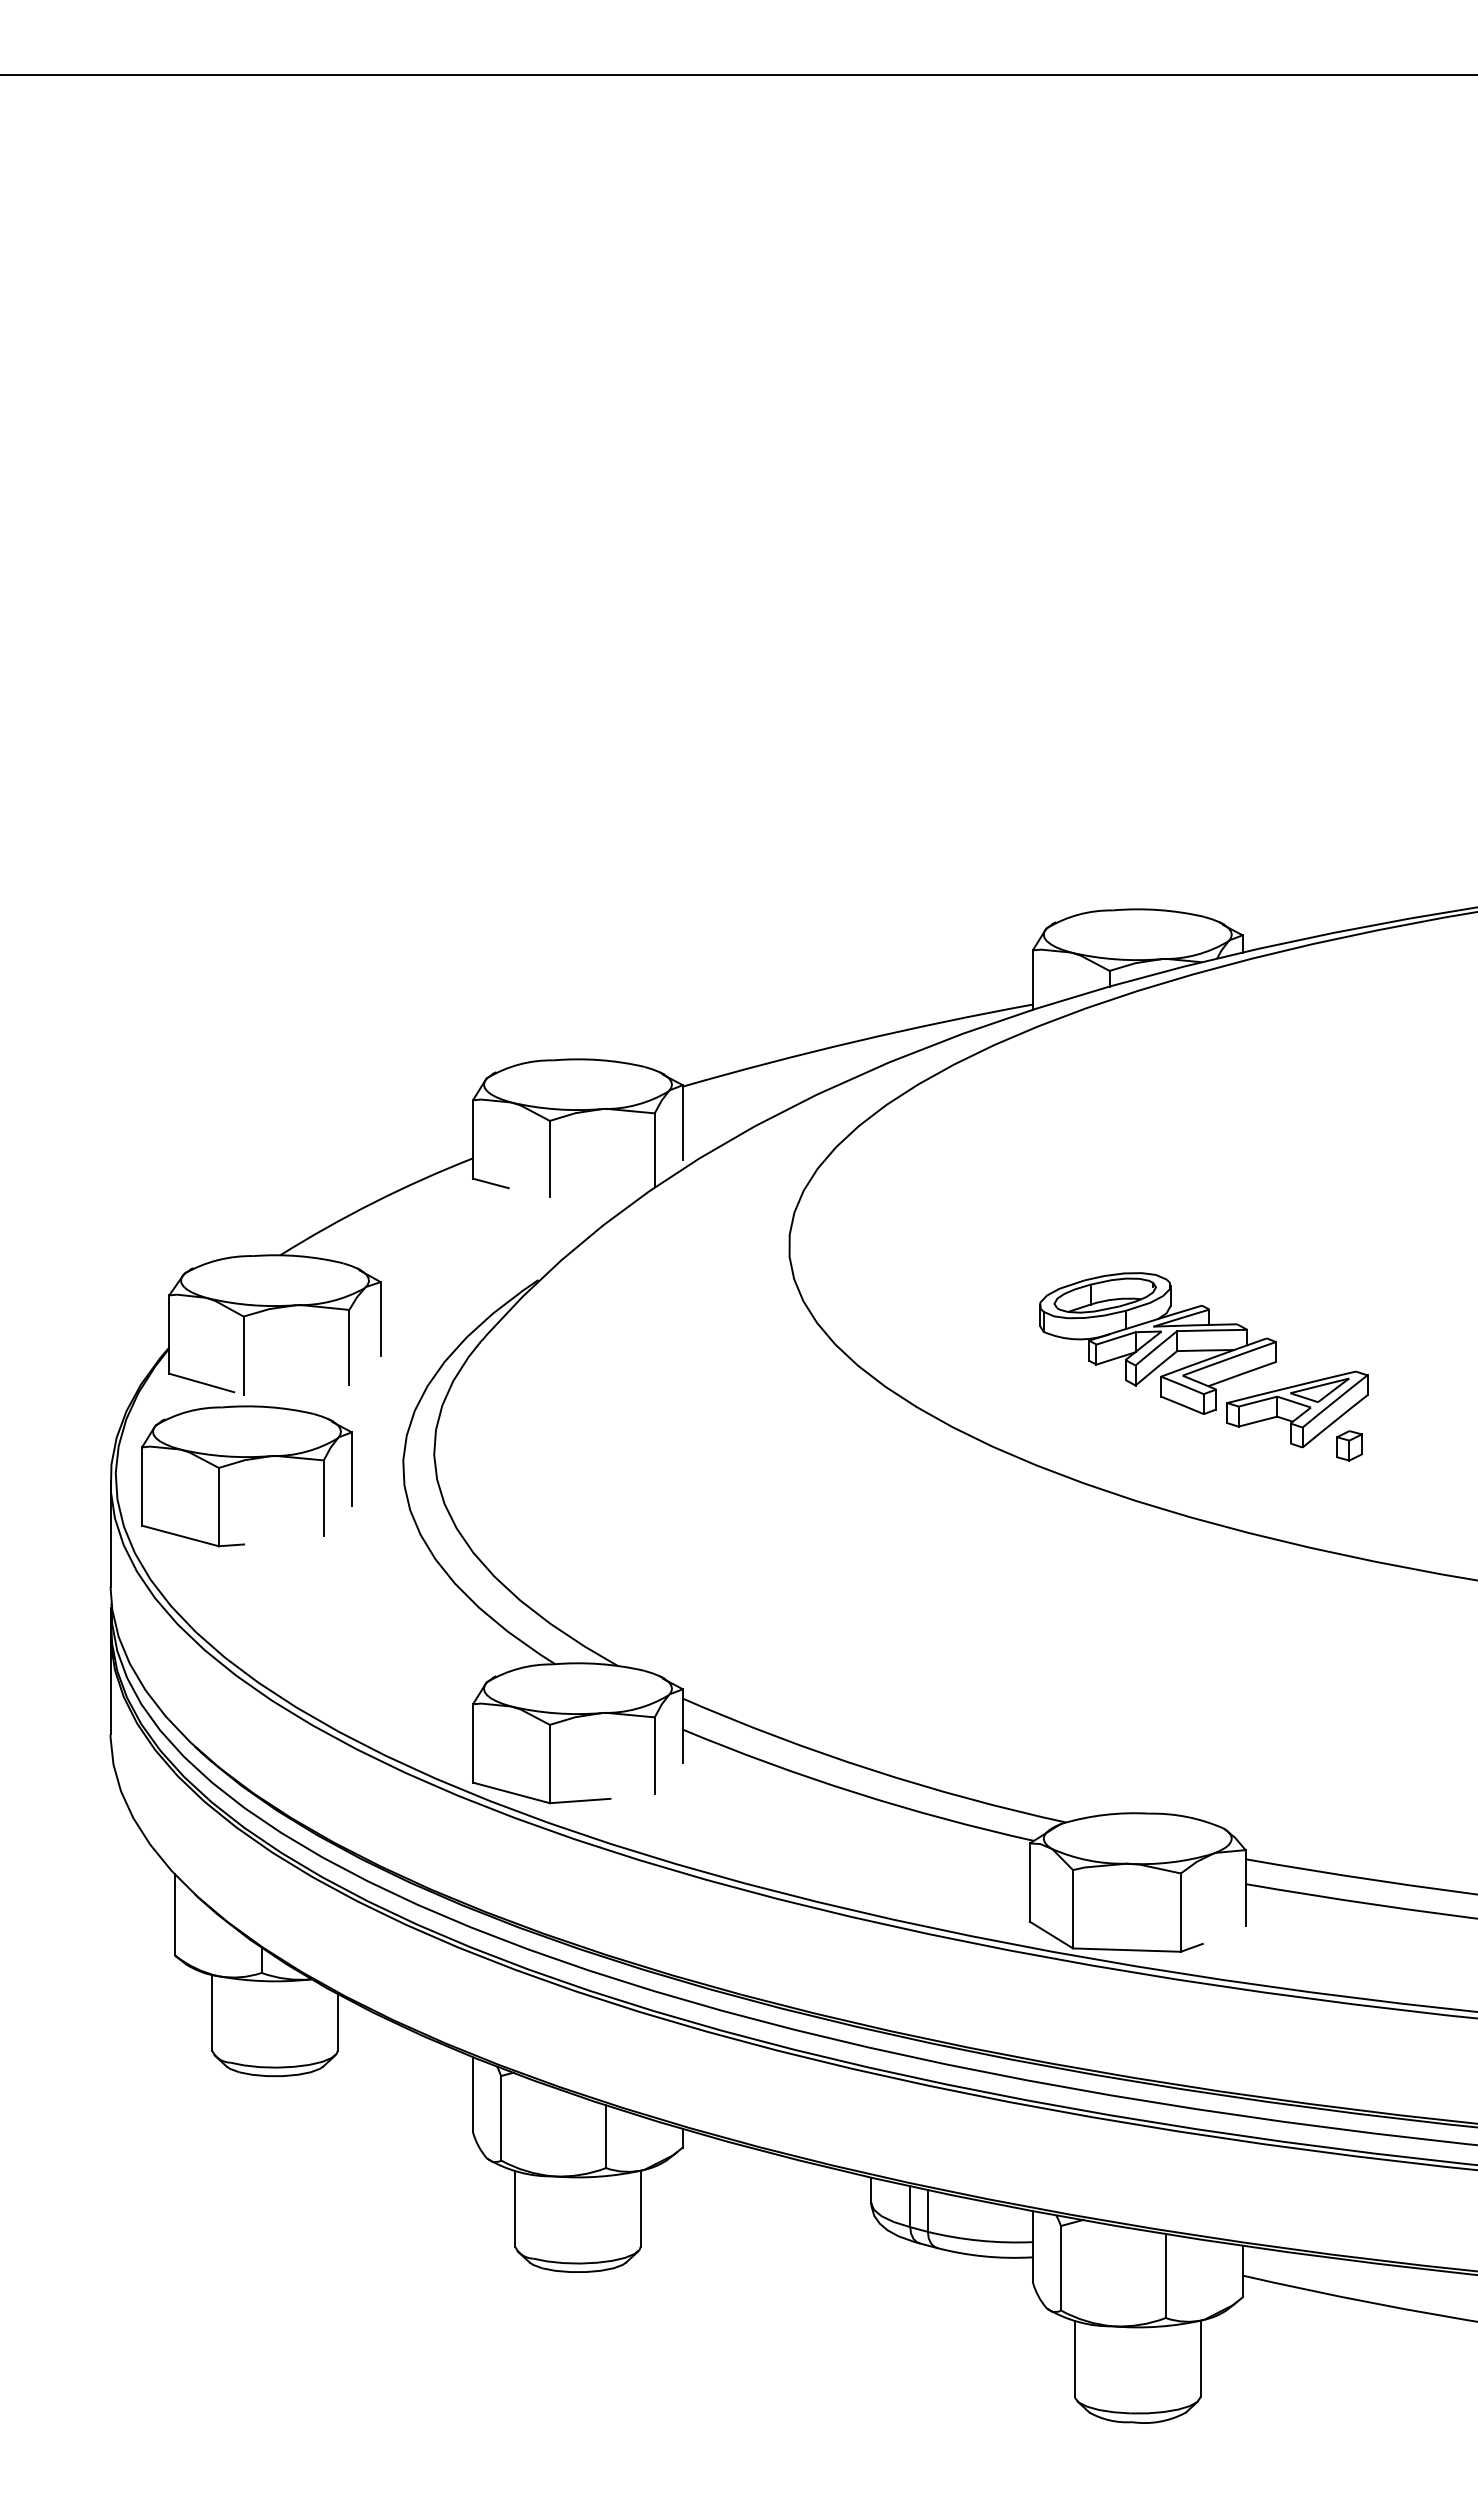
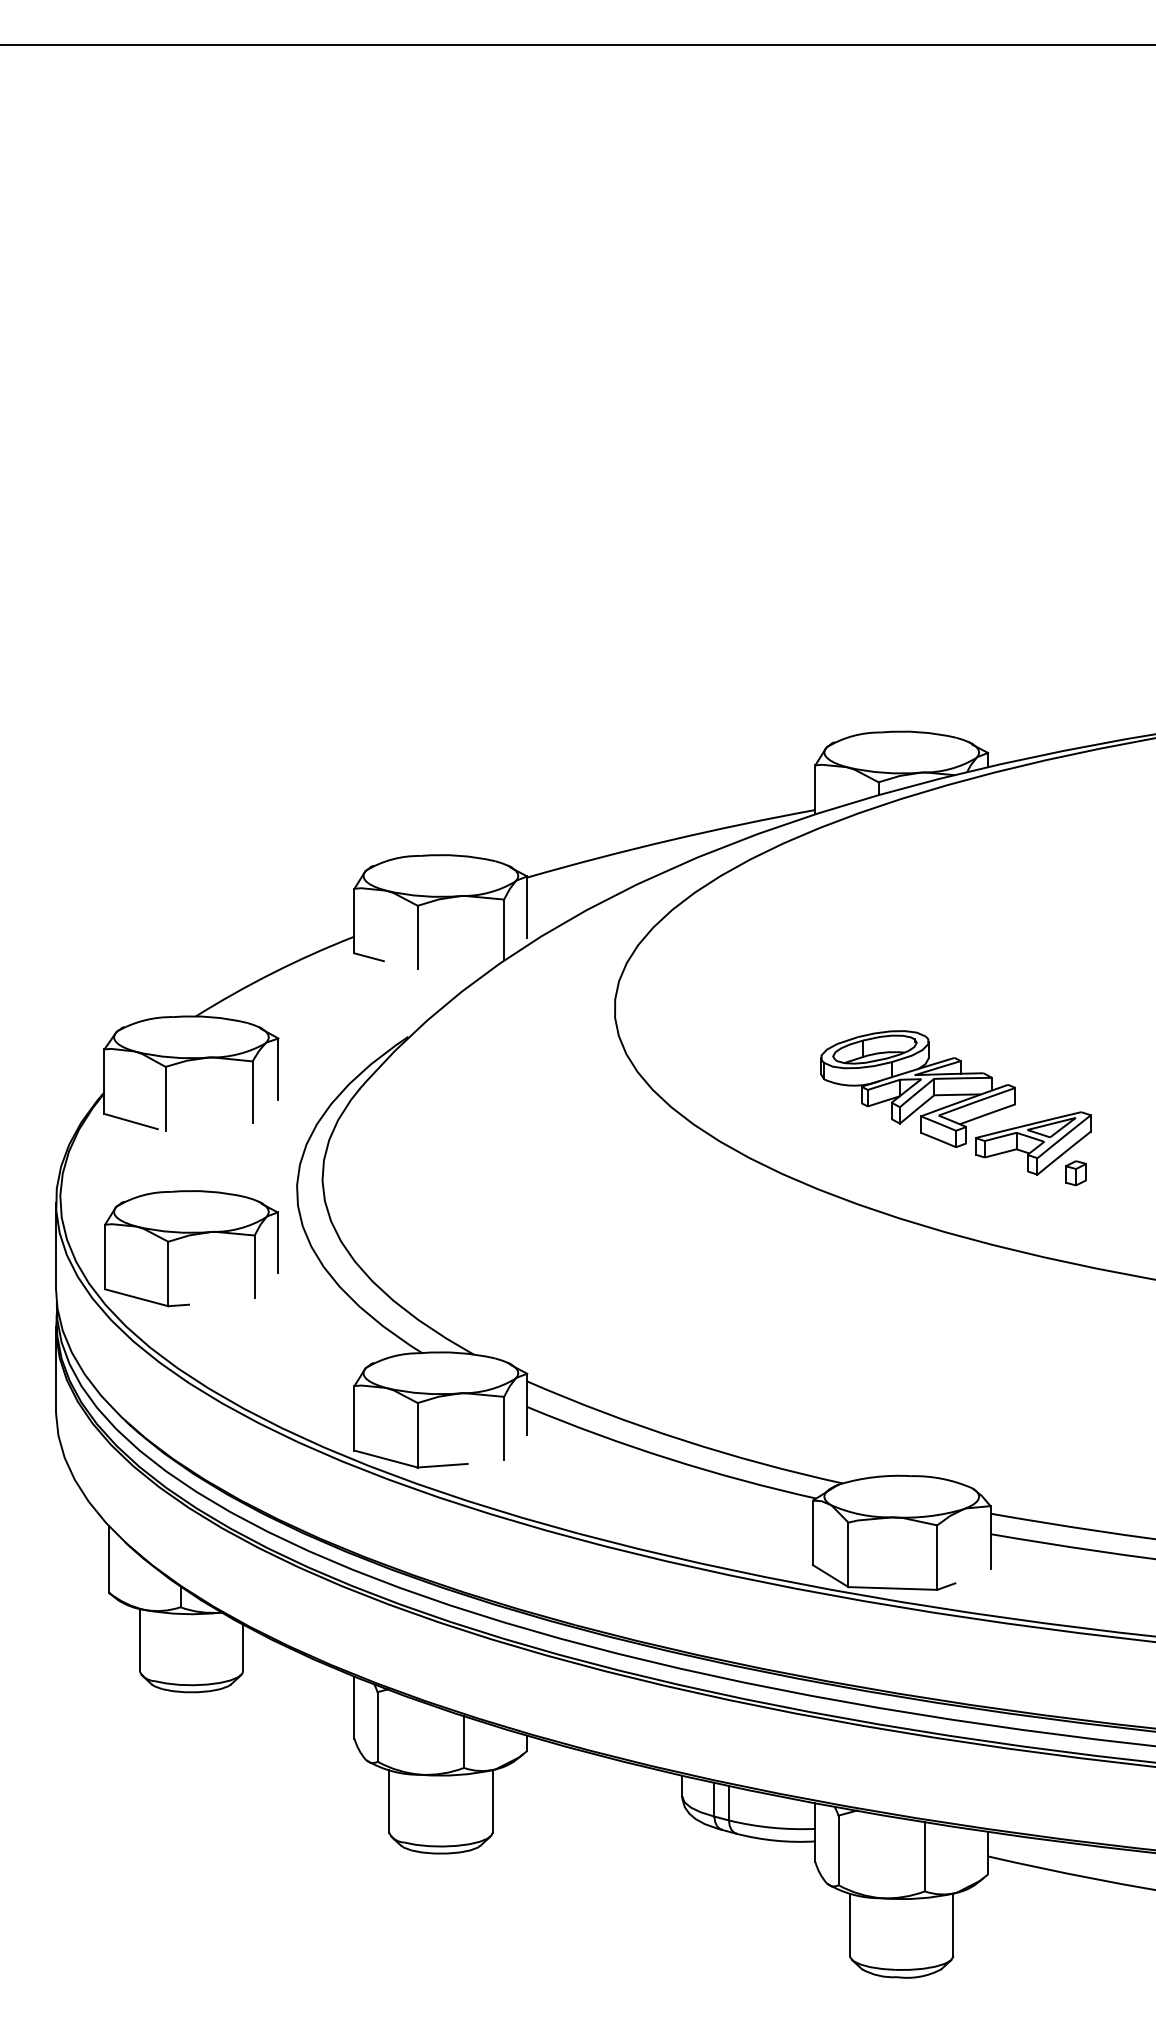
part: (241, 1462) -> (186, 1237), moved

